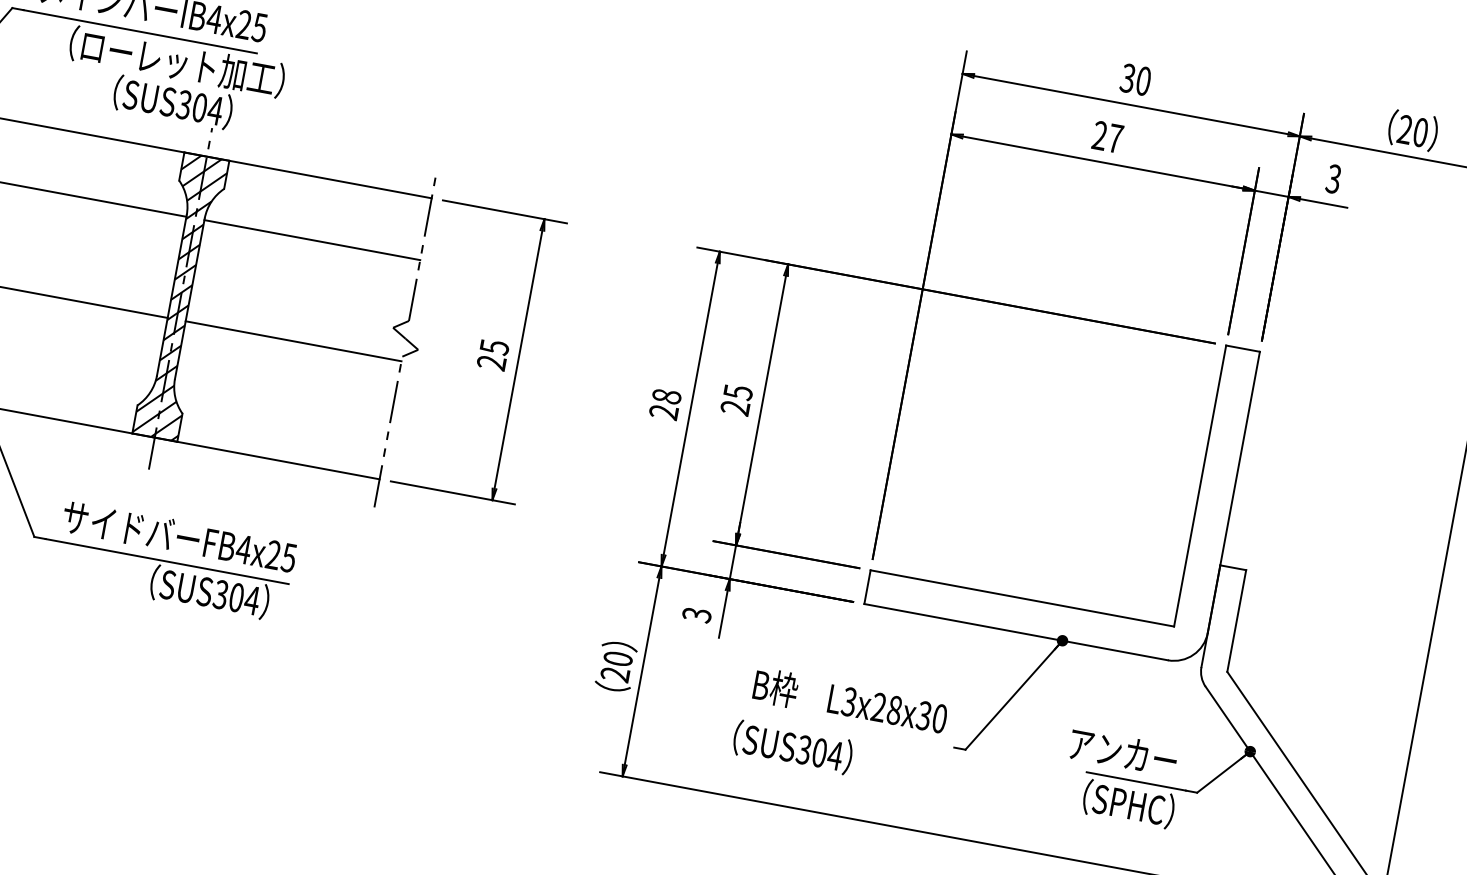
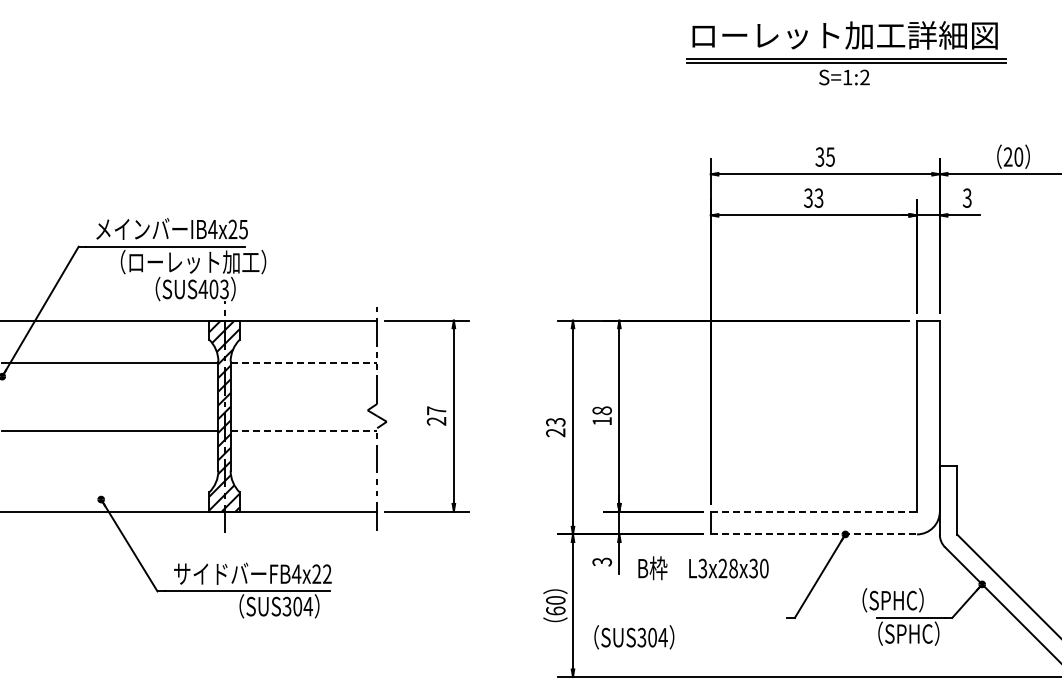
text: (1143, 80) -> (830, 156), 30 -> 35
text: (199, 107) -> (213, 289), SUS304 -> SUS403
text: (1107, 136) -> (813, 197), 27 -> 33
line: (313, 240) -> (304, 362), solid -> dashed
line: (294, 341) -> (304, 431), solid -> dashed
text: (494, 346) -> (436, 410), 25 -> 27
text: (666, 395) -> (555, 421), 28 -> 23
text: (735, 399) -> (601, 415), 25 -> 18
text: (288, 556) -> (326, 573), FB4x25 -> FB4x22
line: (1023, 598) -> (814, 511), solid -> dashed
line: (1017, 632) -> (814, 534), solid -> dashed
text: (615, 673) -> (555, 610), 20 -> 60
text: (850, 702) -> (703, 568), moved
text: (793, 747) -> (634, 637), moved
text: (1122, 752) -> (898, 600), アンカー -> （SPHC）

